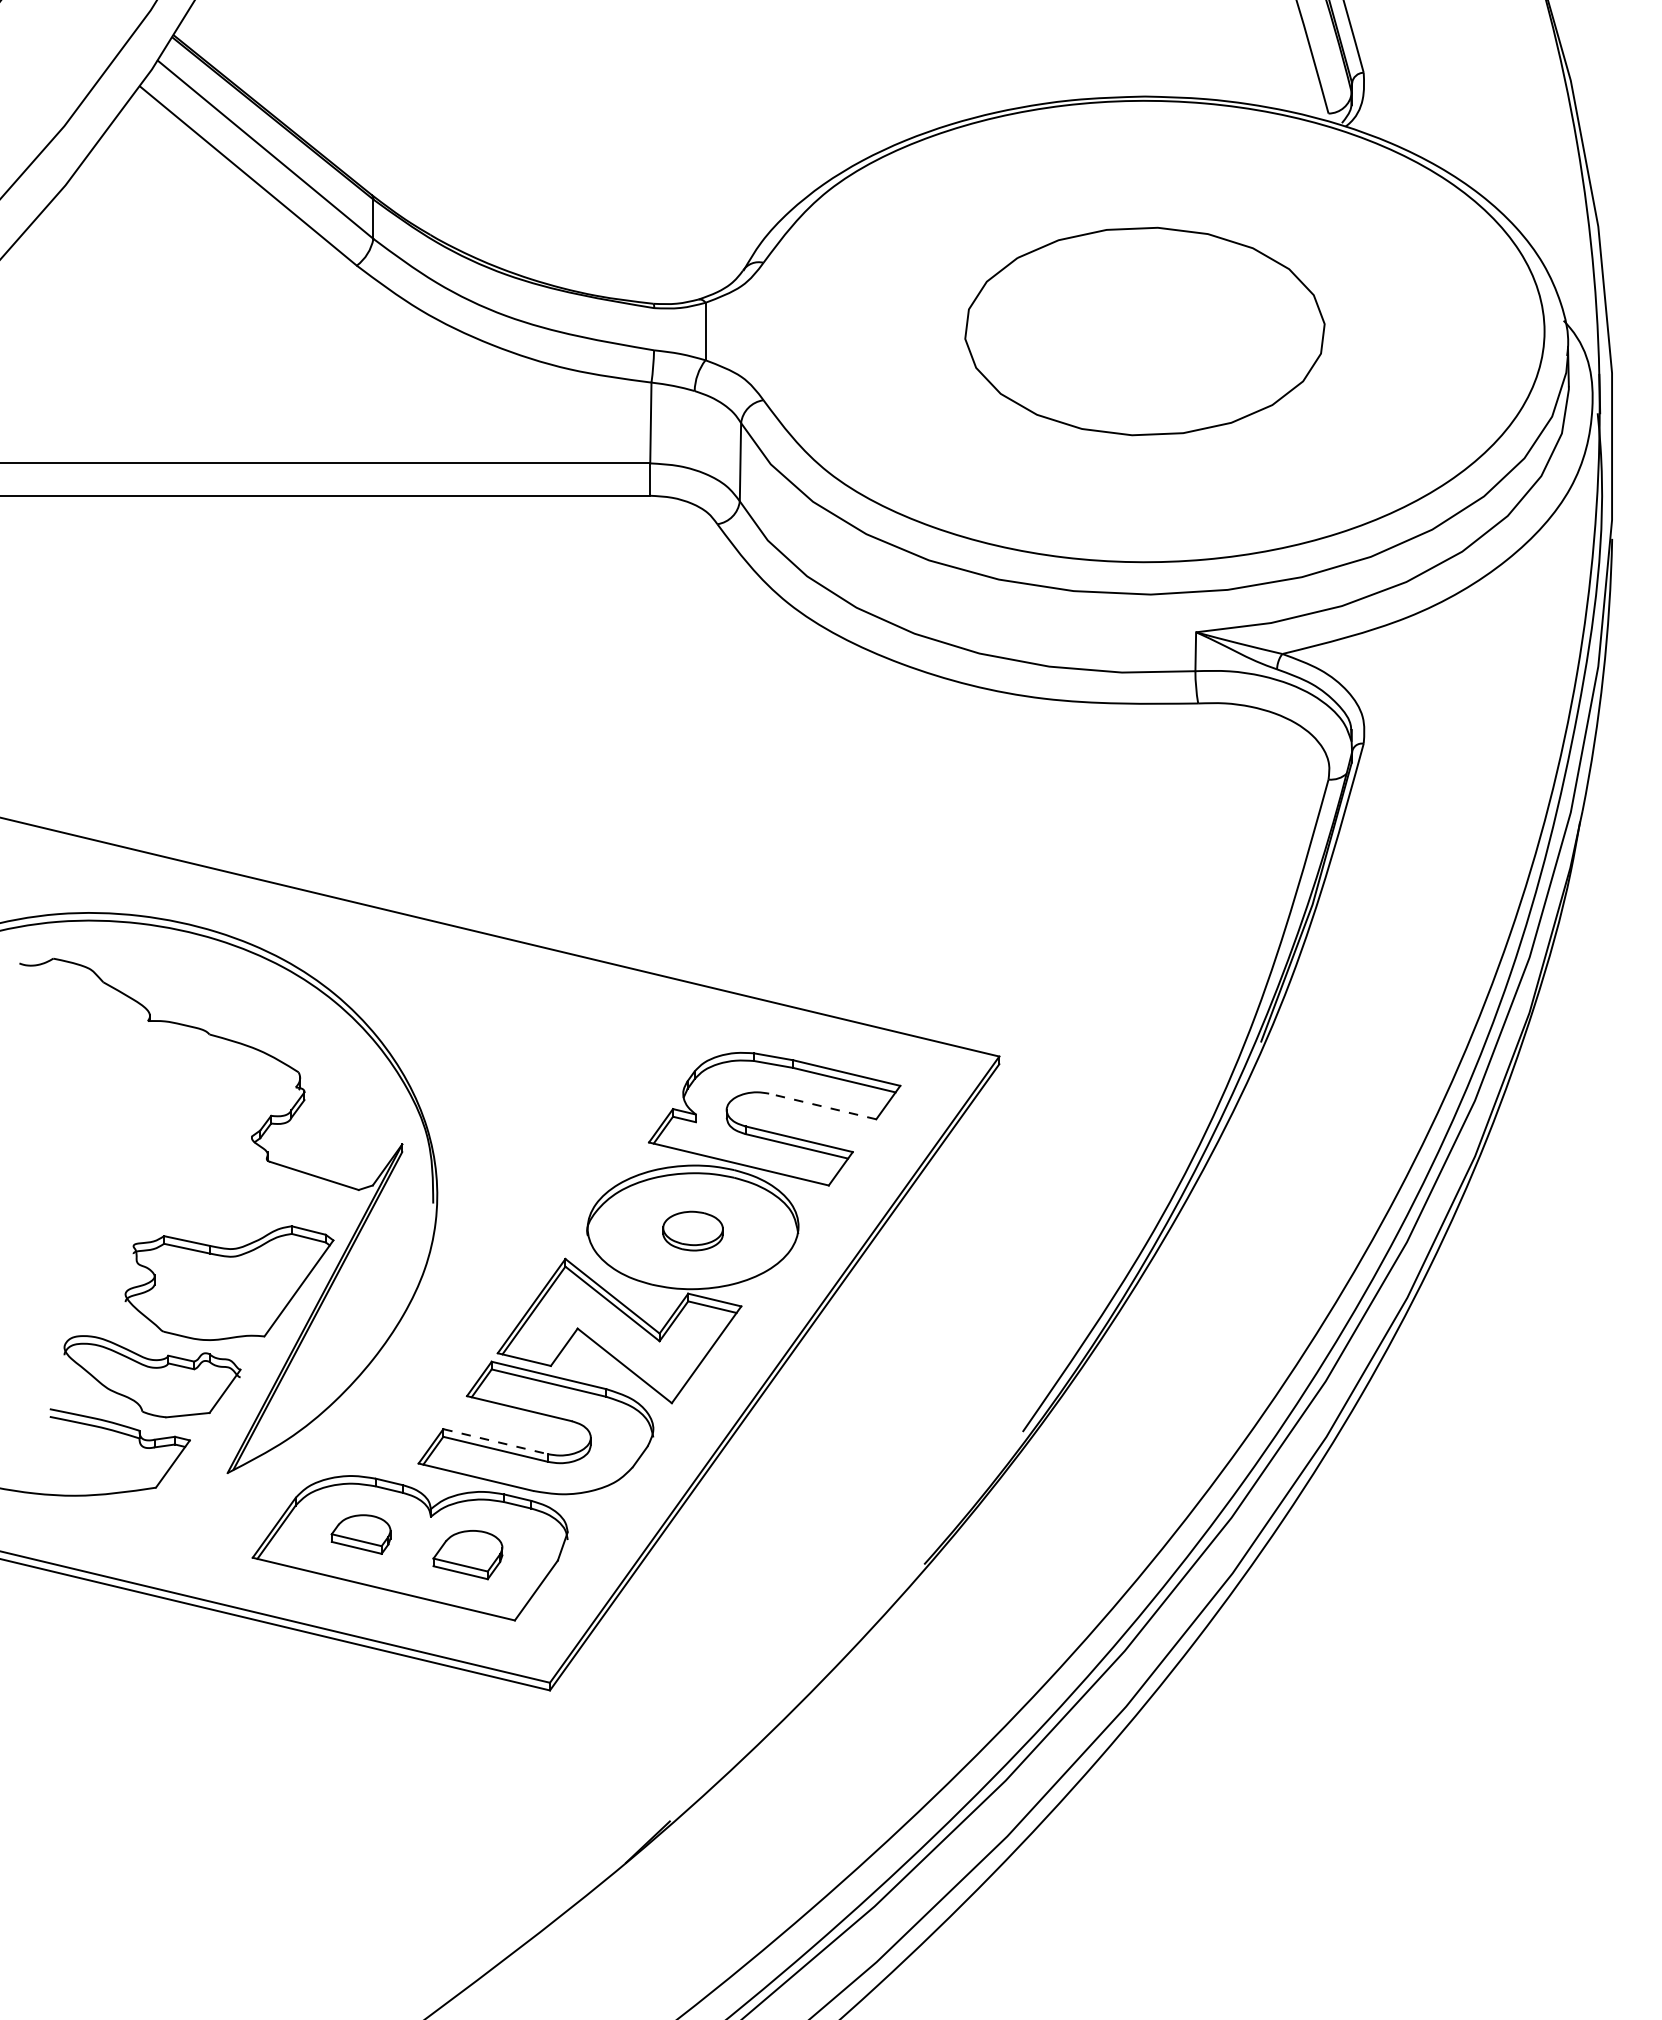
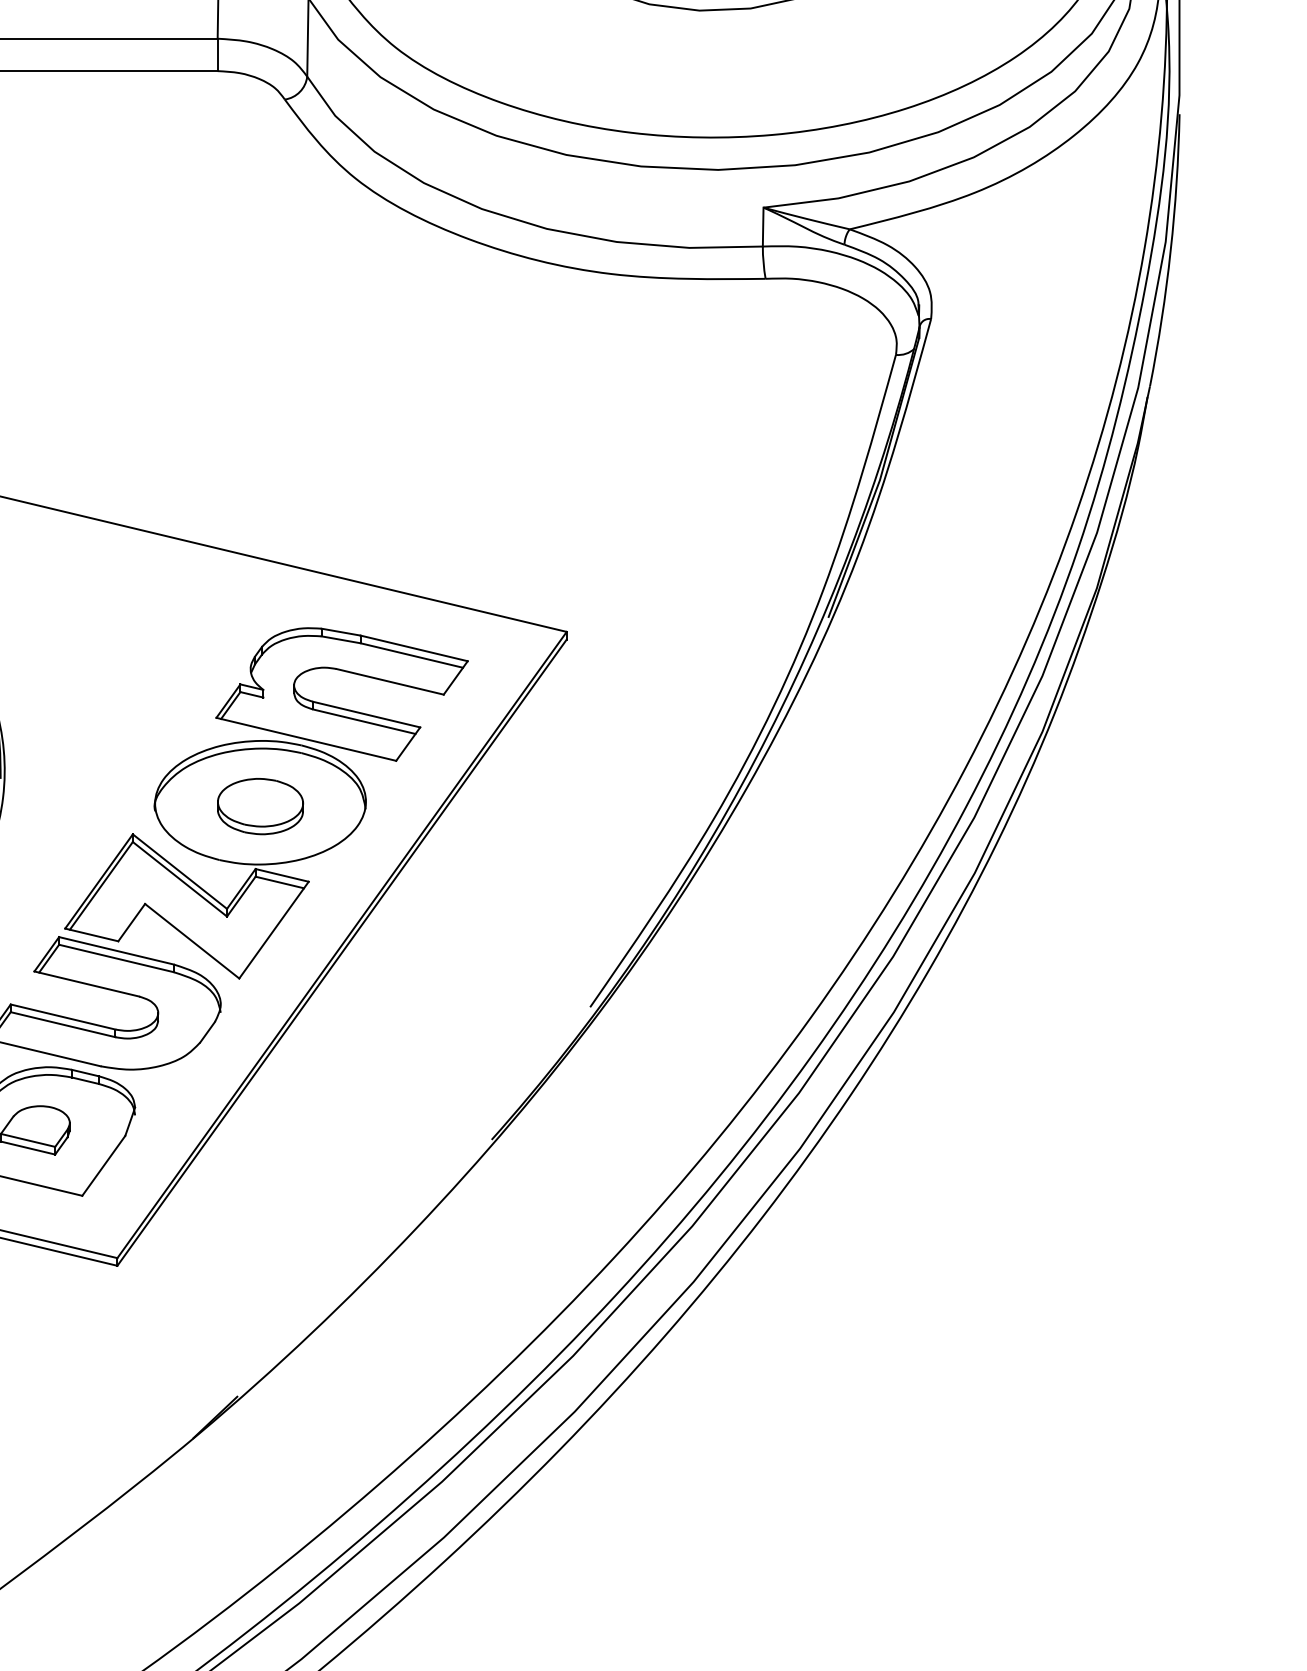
line: (822, 1106) -> (389, 681), dashed -> solid
part: (692, 1230) -> (259, 805), size x1.43
line: (495, 1441) -> (62, 1016), dashed -> solid

